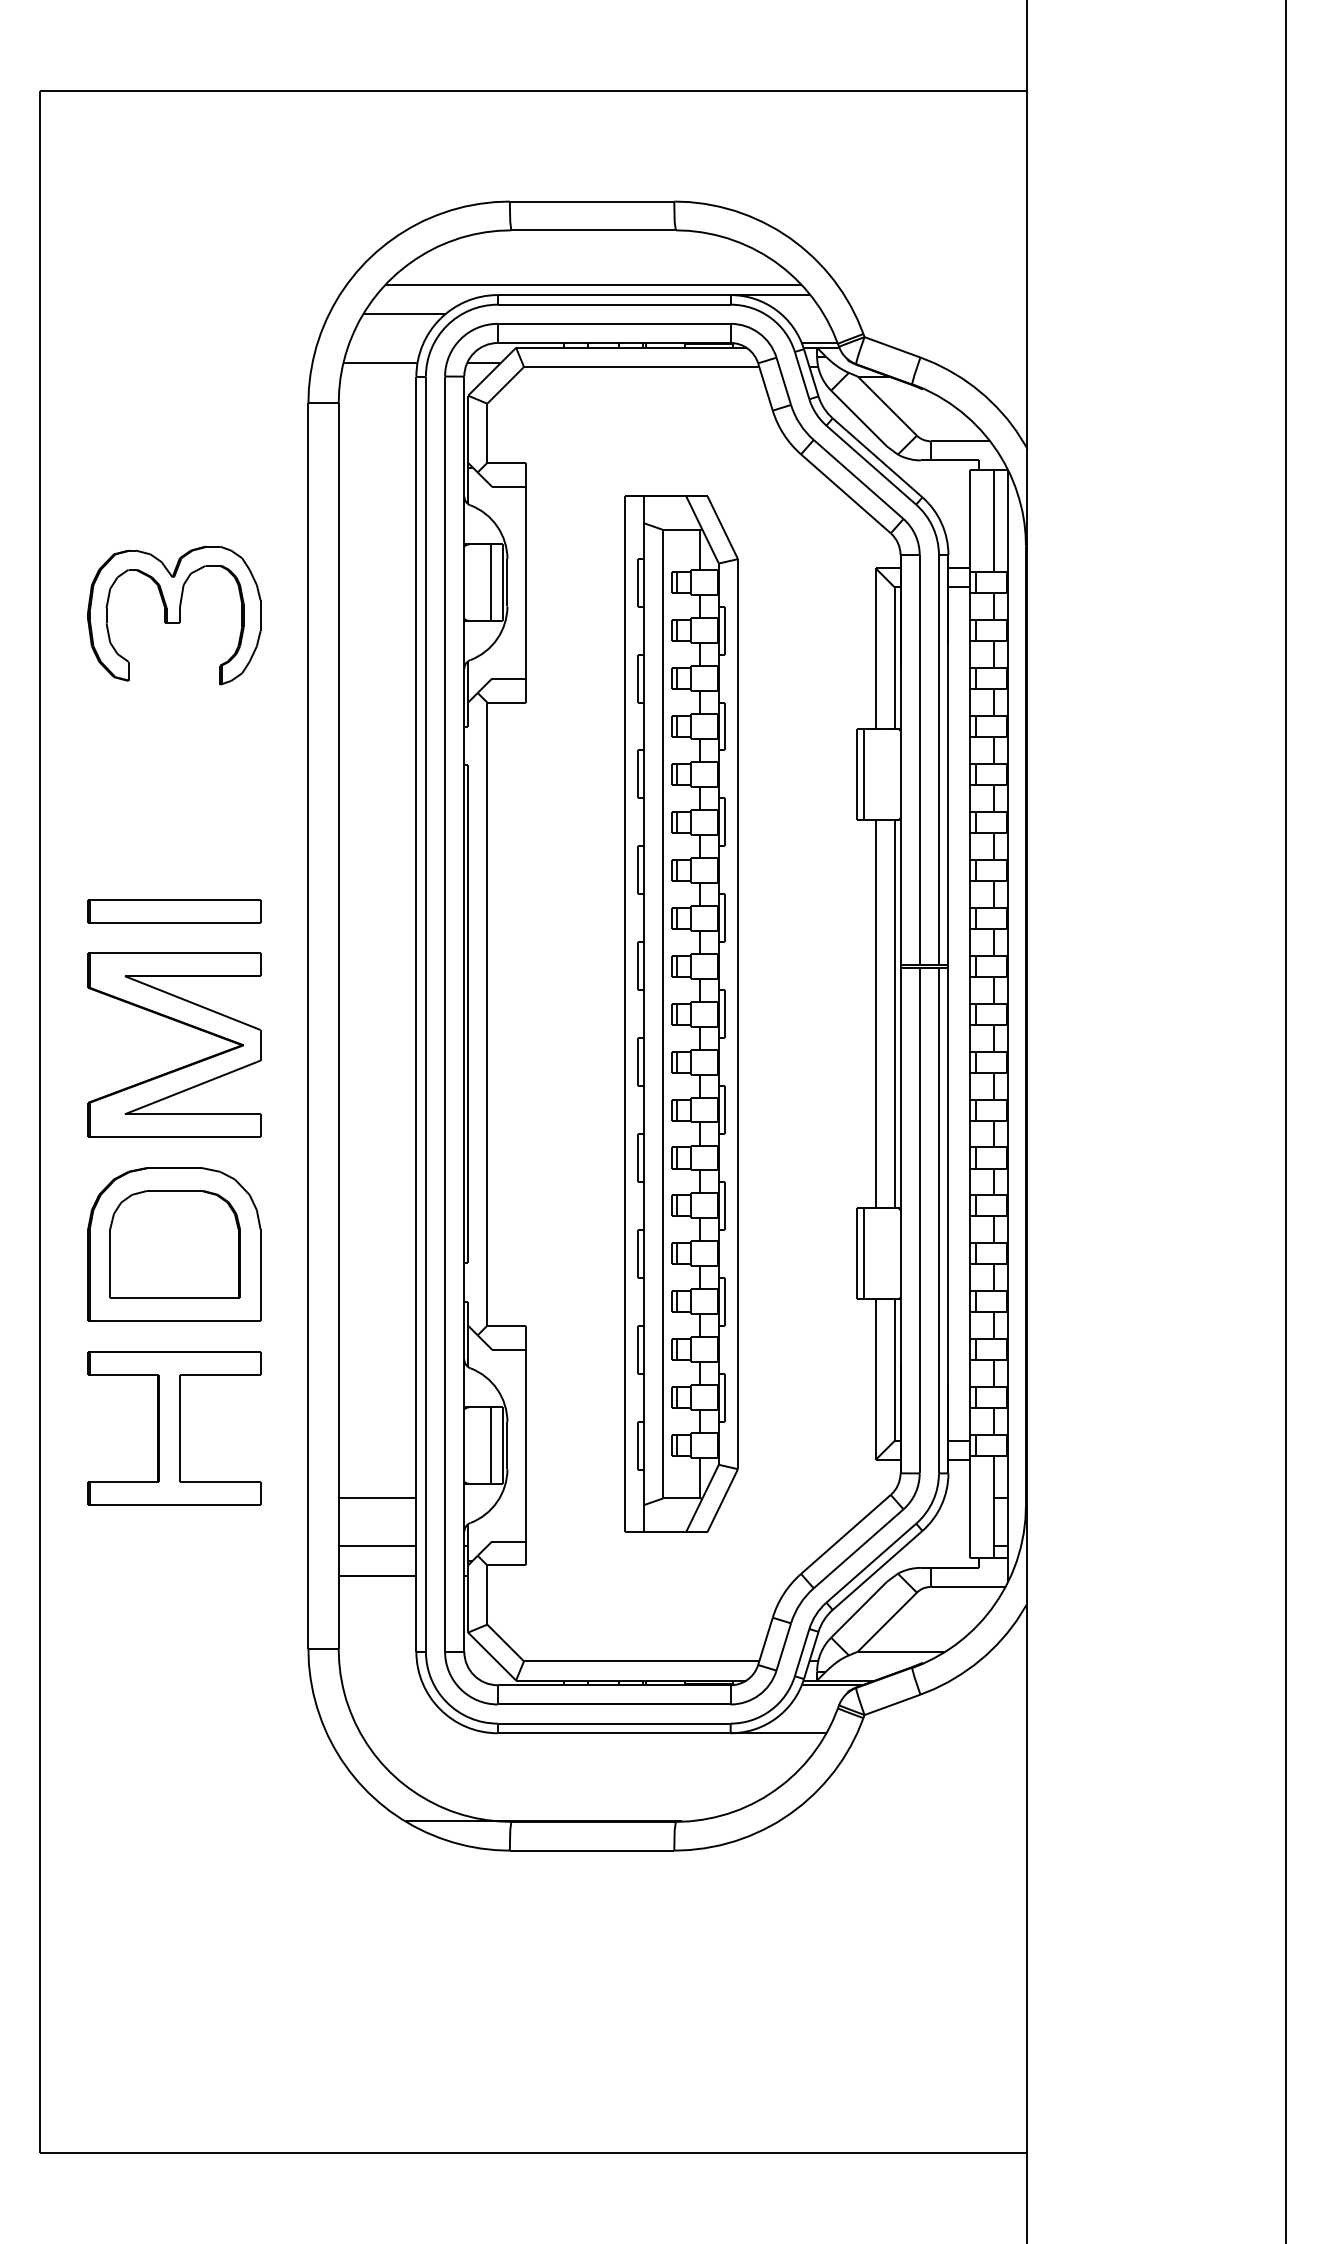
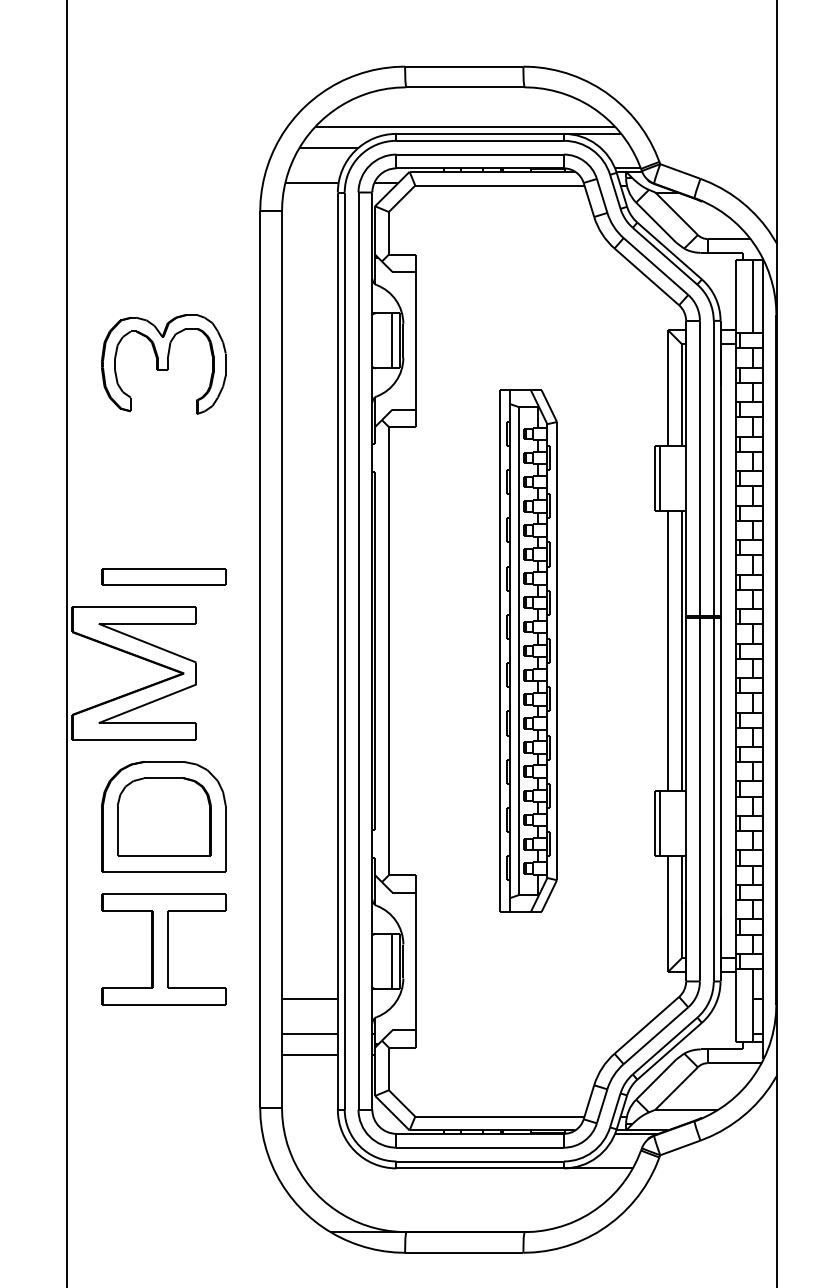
part: (681, 1013) -> (528, 650), size x0.7
part: (180, 1023) -> (138, 657), moved

